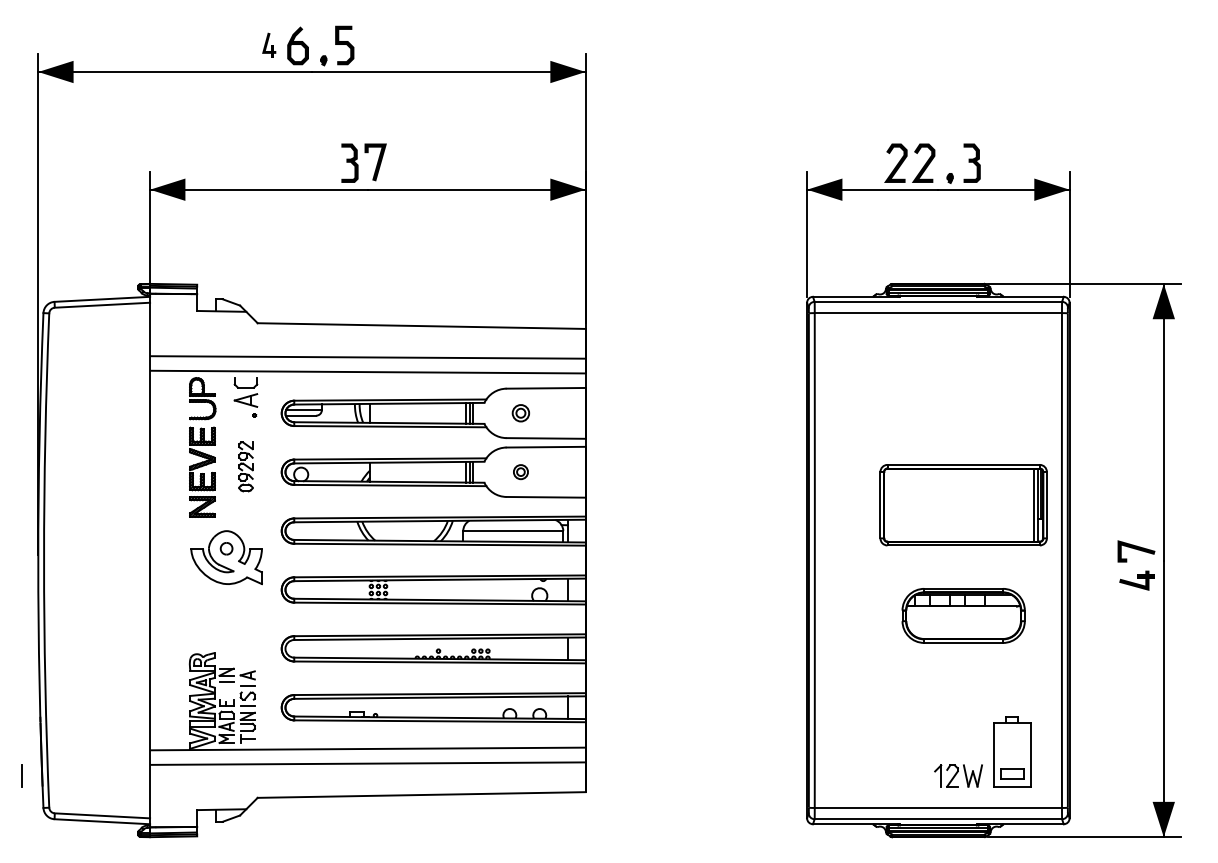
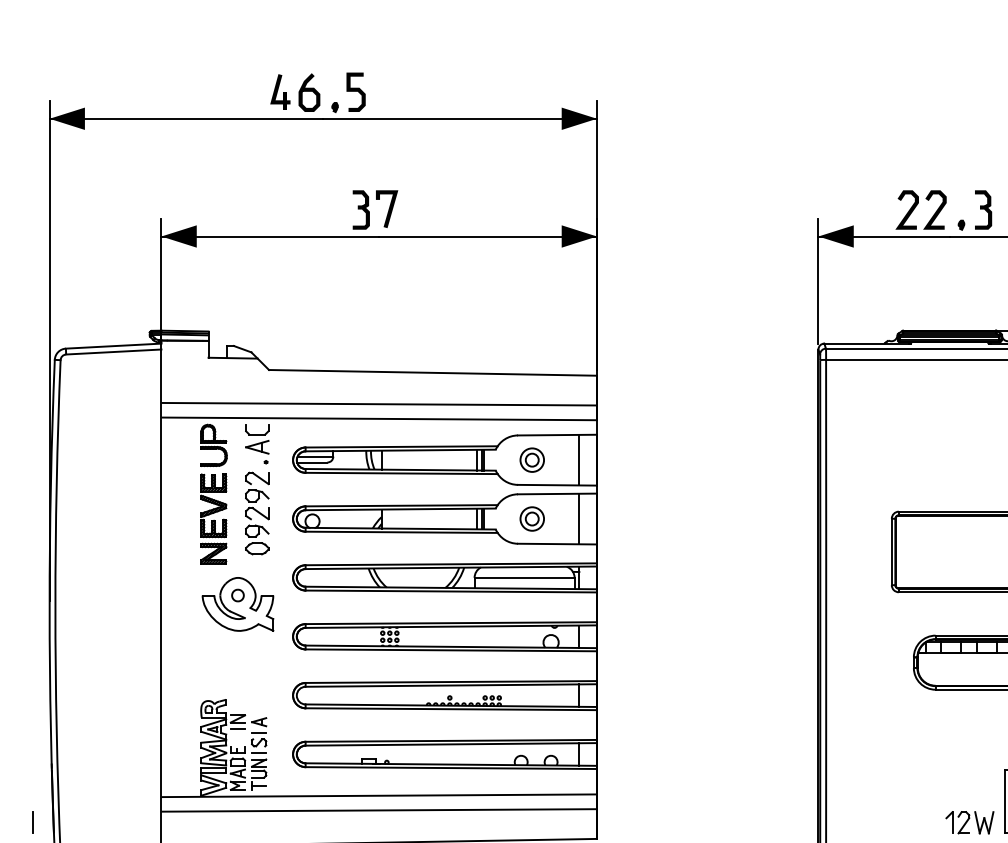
part: (269, 44) -> (280, 91), size x1.43
part: (520, 412) -> (531, 459), size x1.43
line: (568, 413) -> (579, 460), added
part: (245, 466) -> (256, 513), size x1.67
part: (520, 471) -> (531, 518), size x1.67
line: (568, 472) -> (579, 519), added

